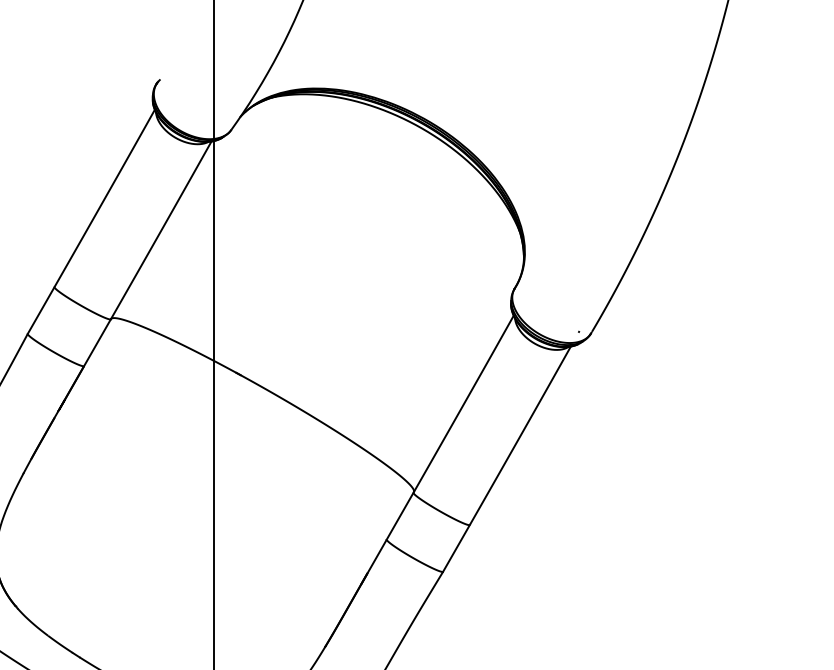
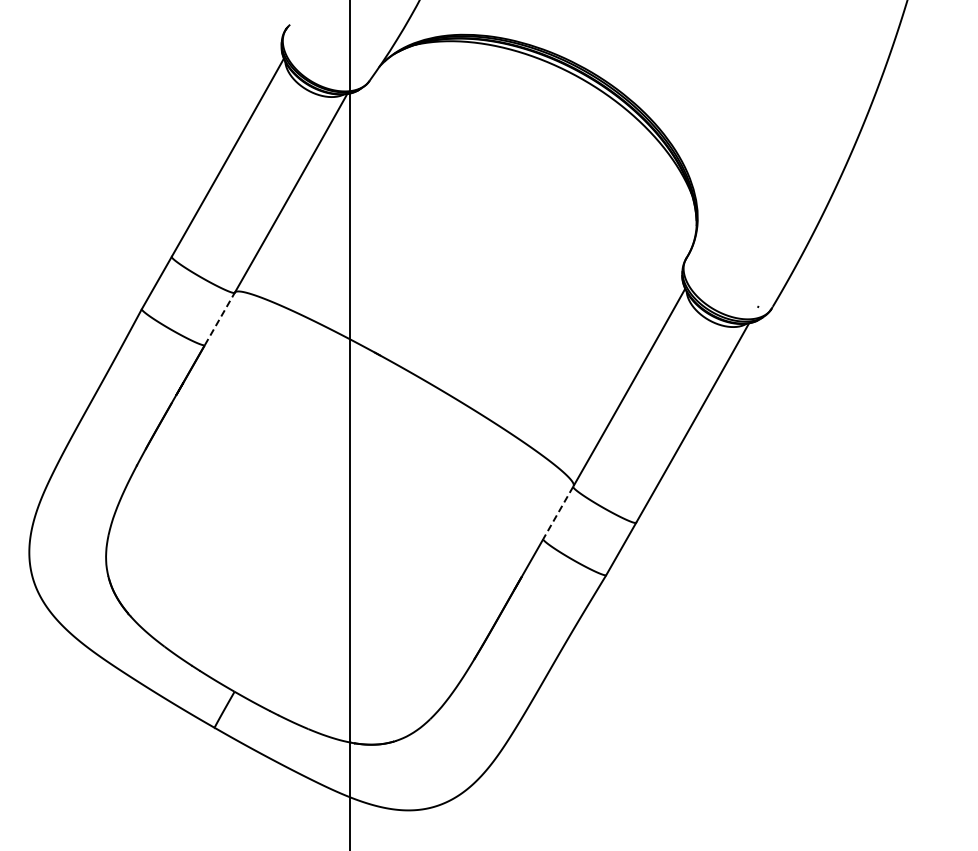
line: (98, 342) -> (220, 318), solid -> dashed
line: (400, 516) -> (558, 513), solid -> dashed

